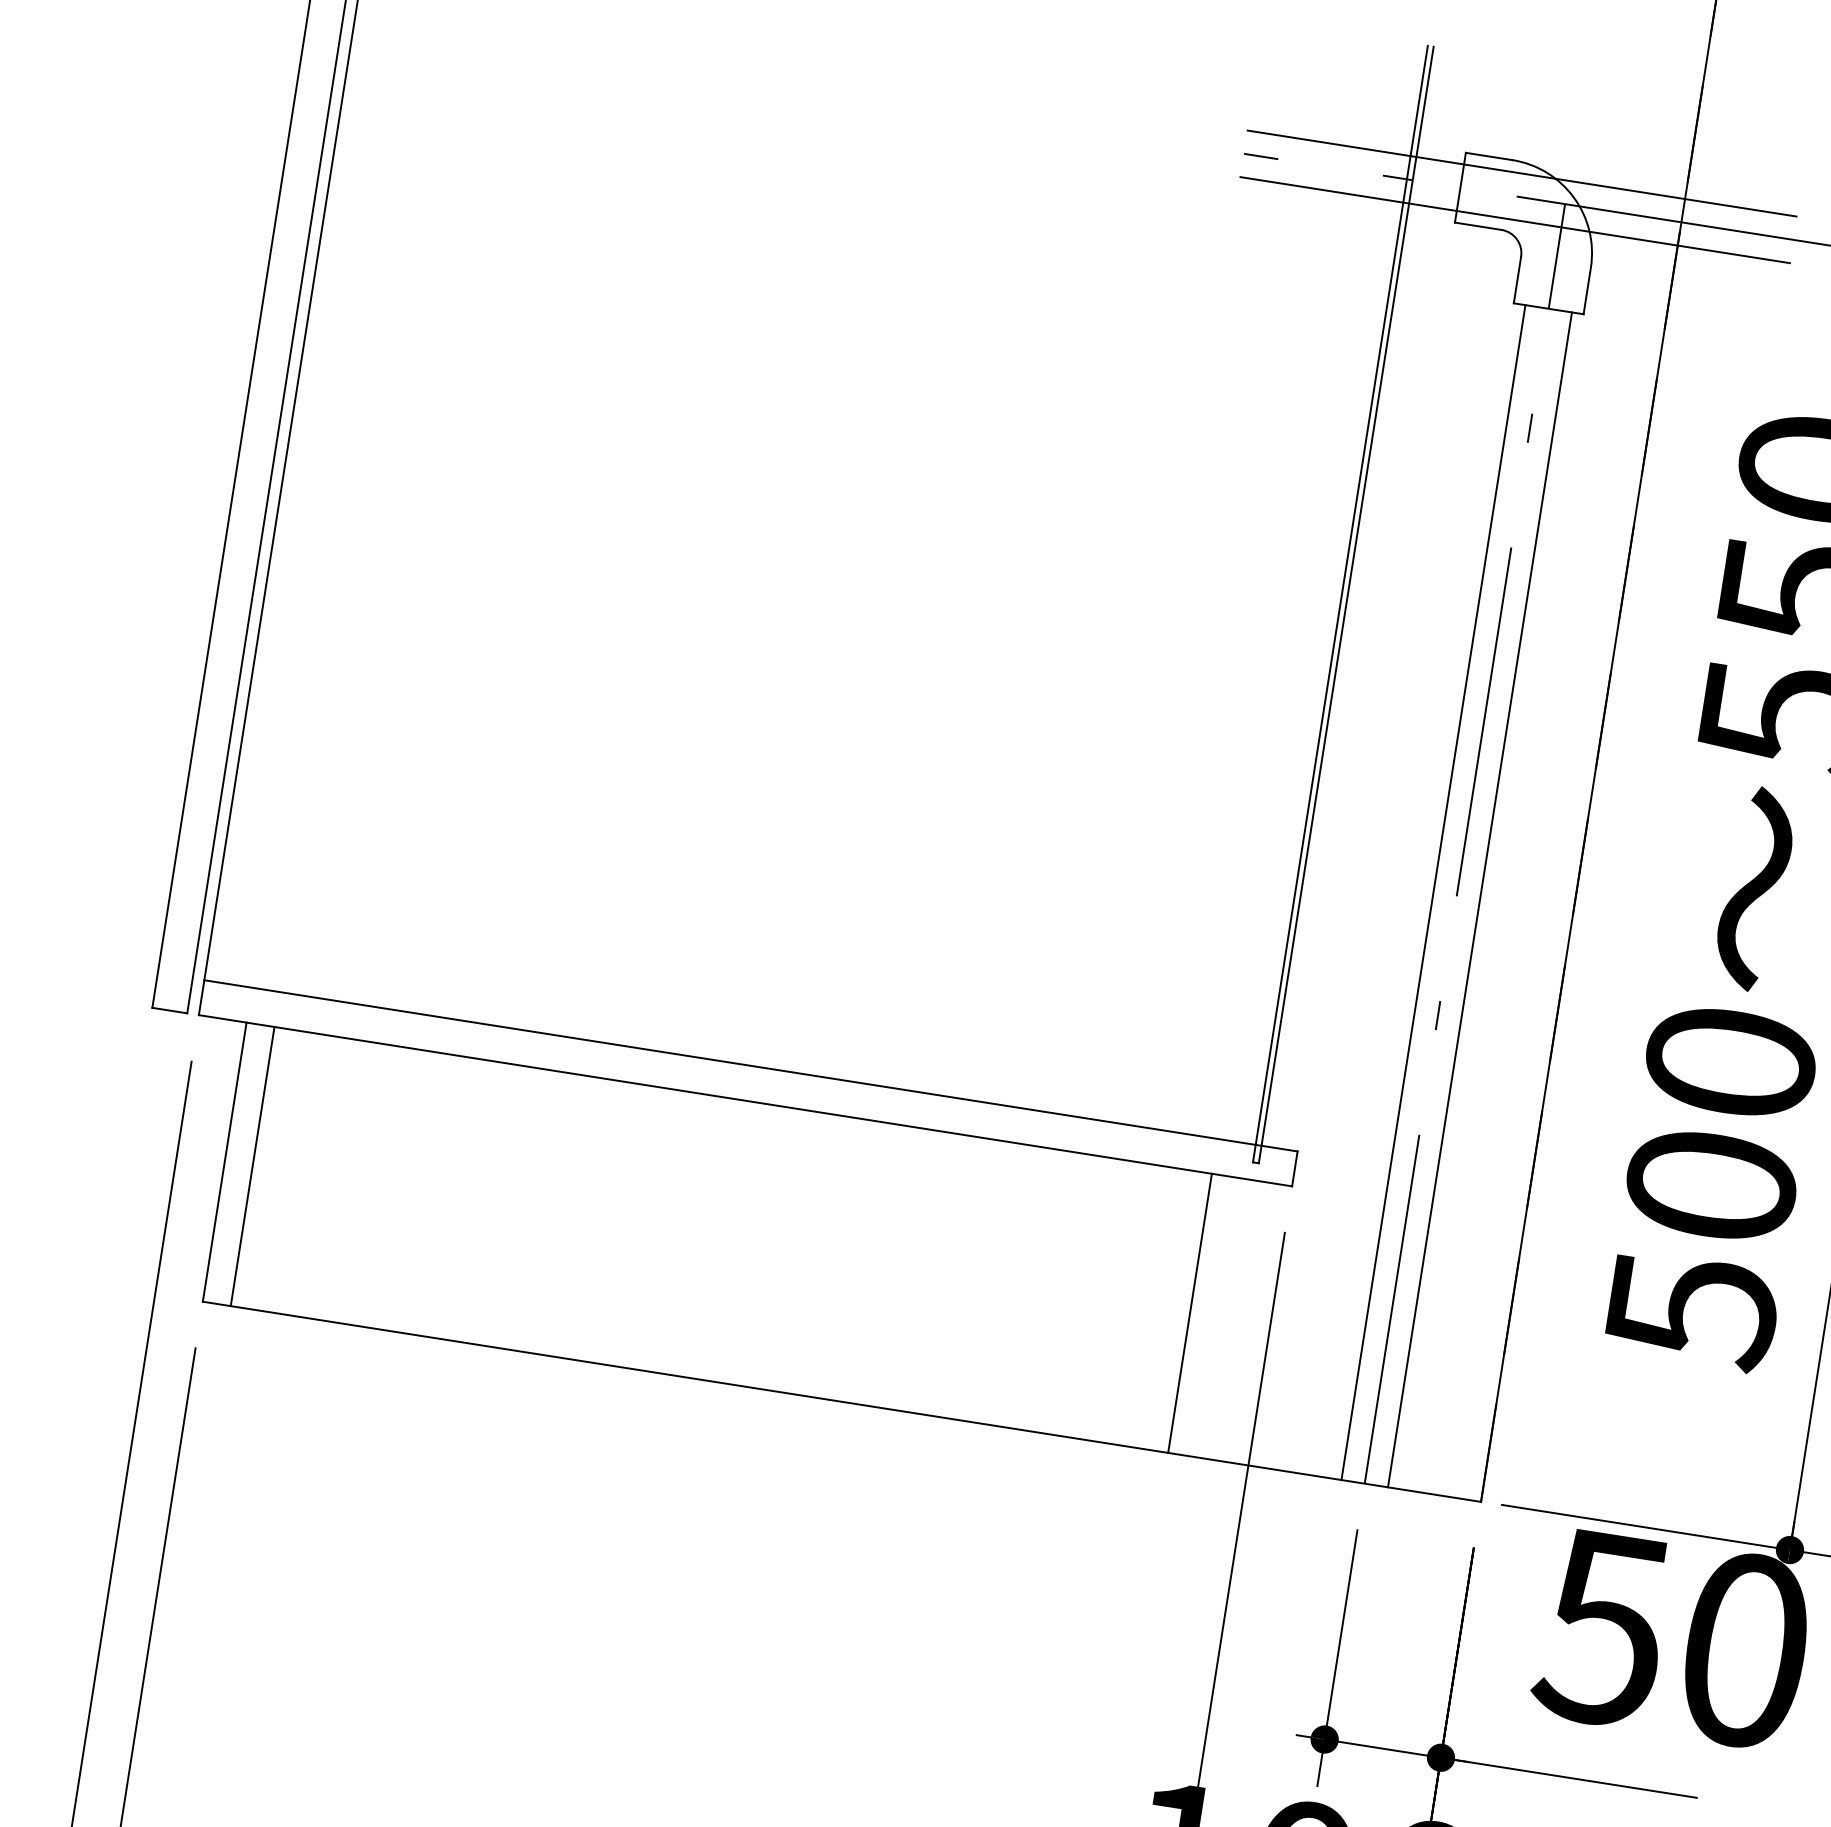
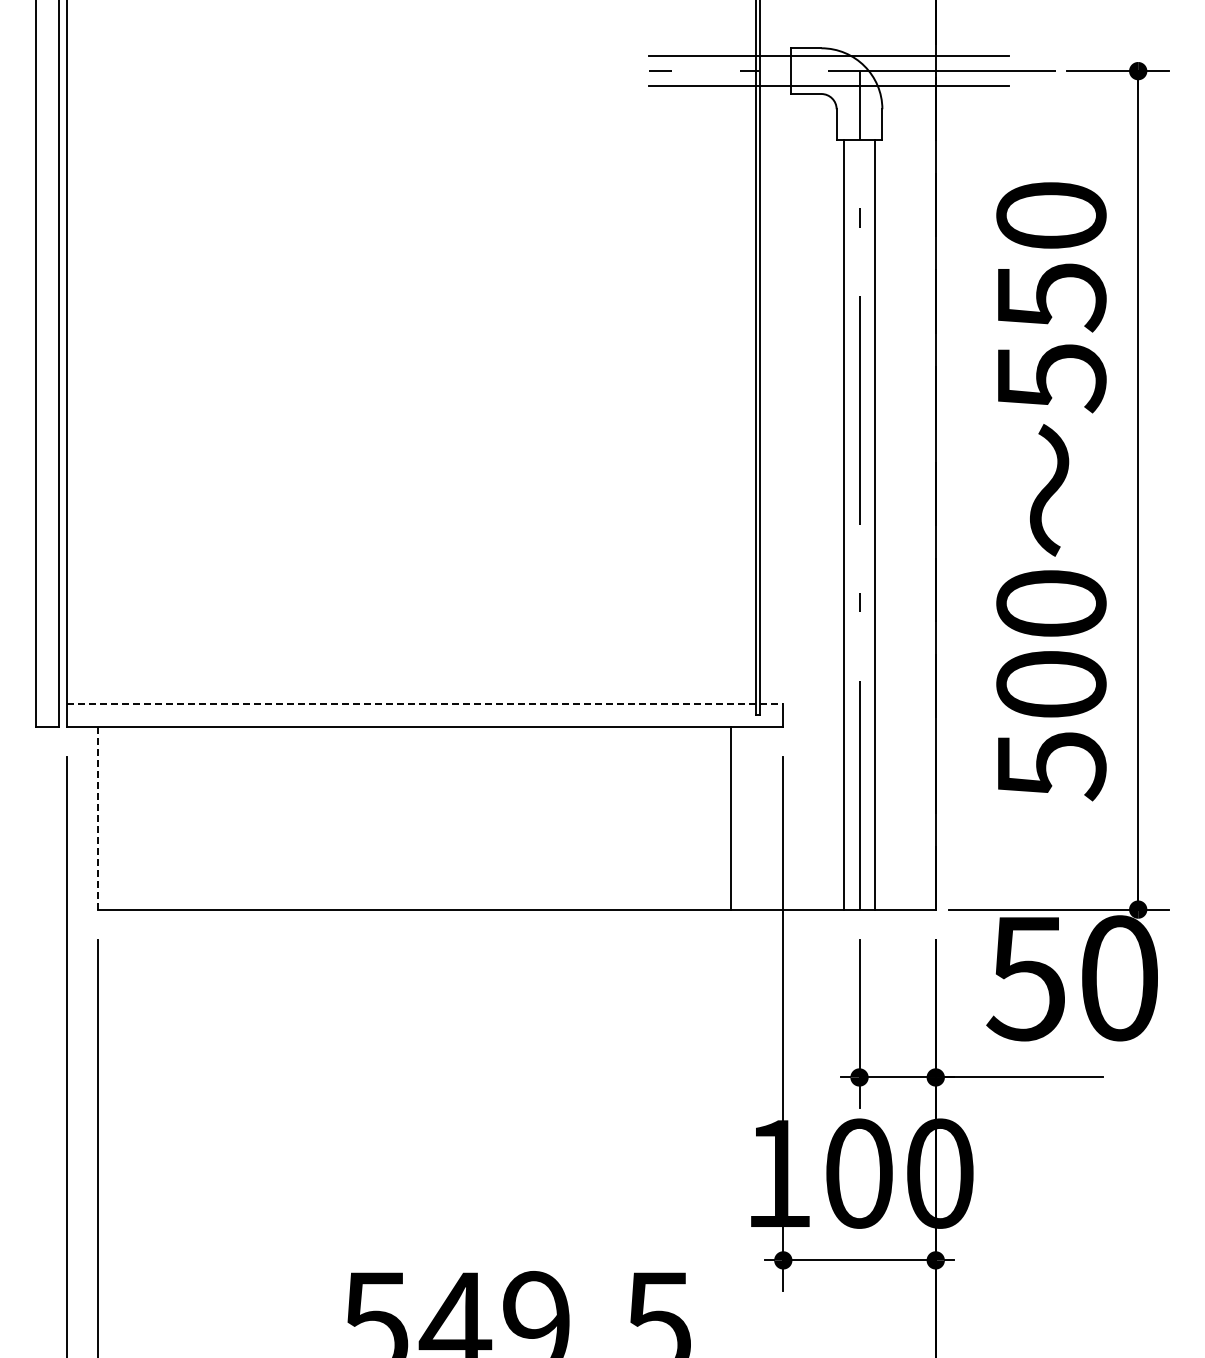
line: (751, 1065) -> (425, 703), solid -> dashed
line: (225, 1161) -> (98, 817), solid -> dashed
line: (253, 1165) -> (116, 817), removed

